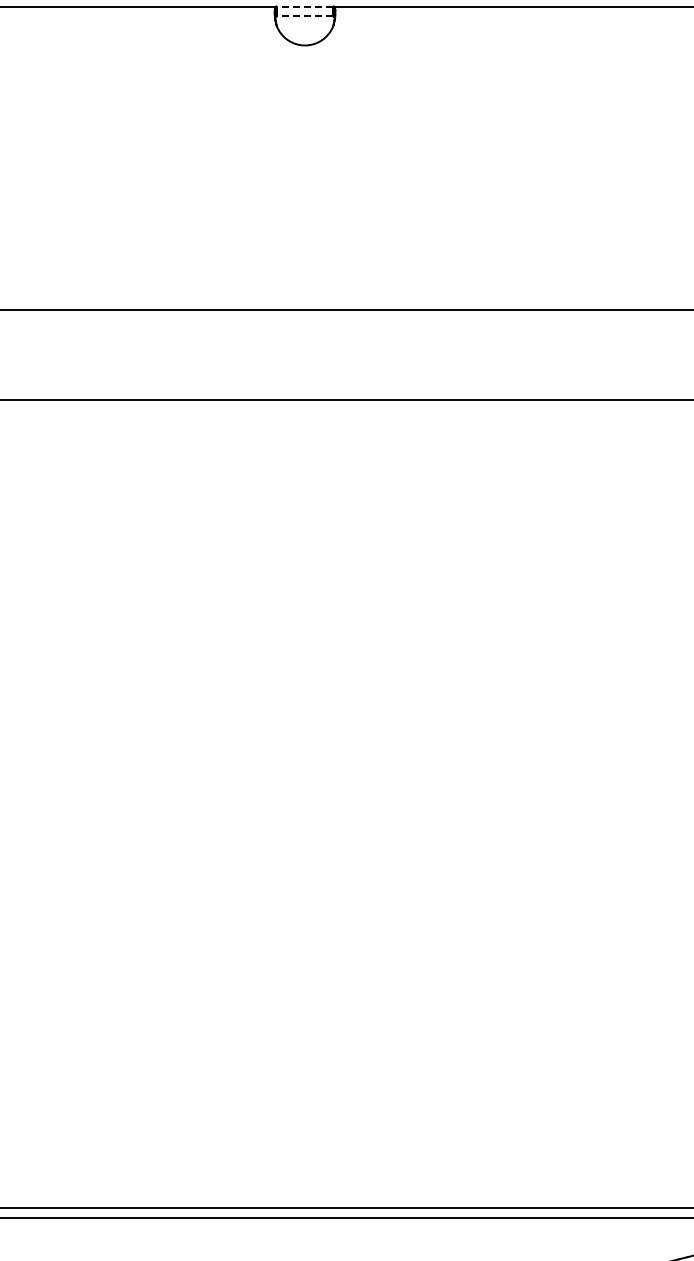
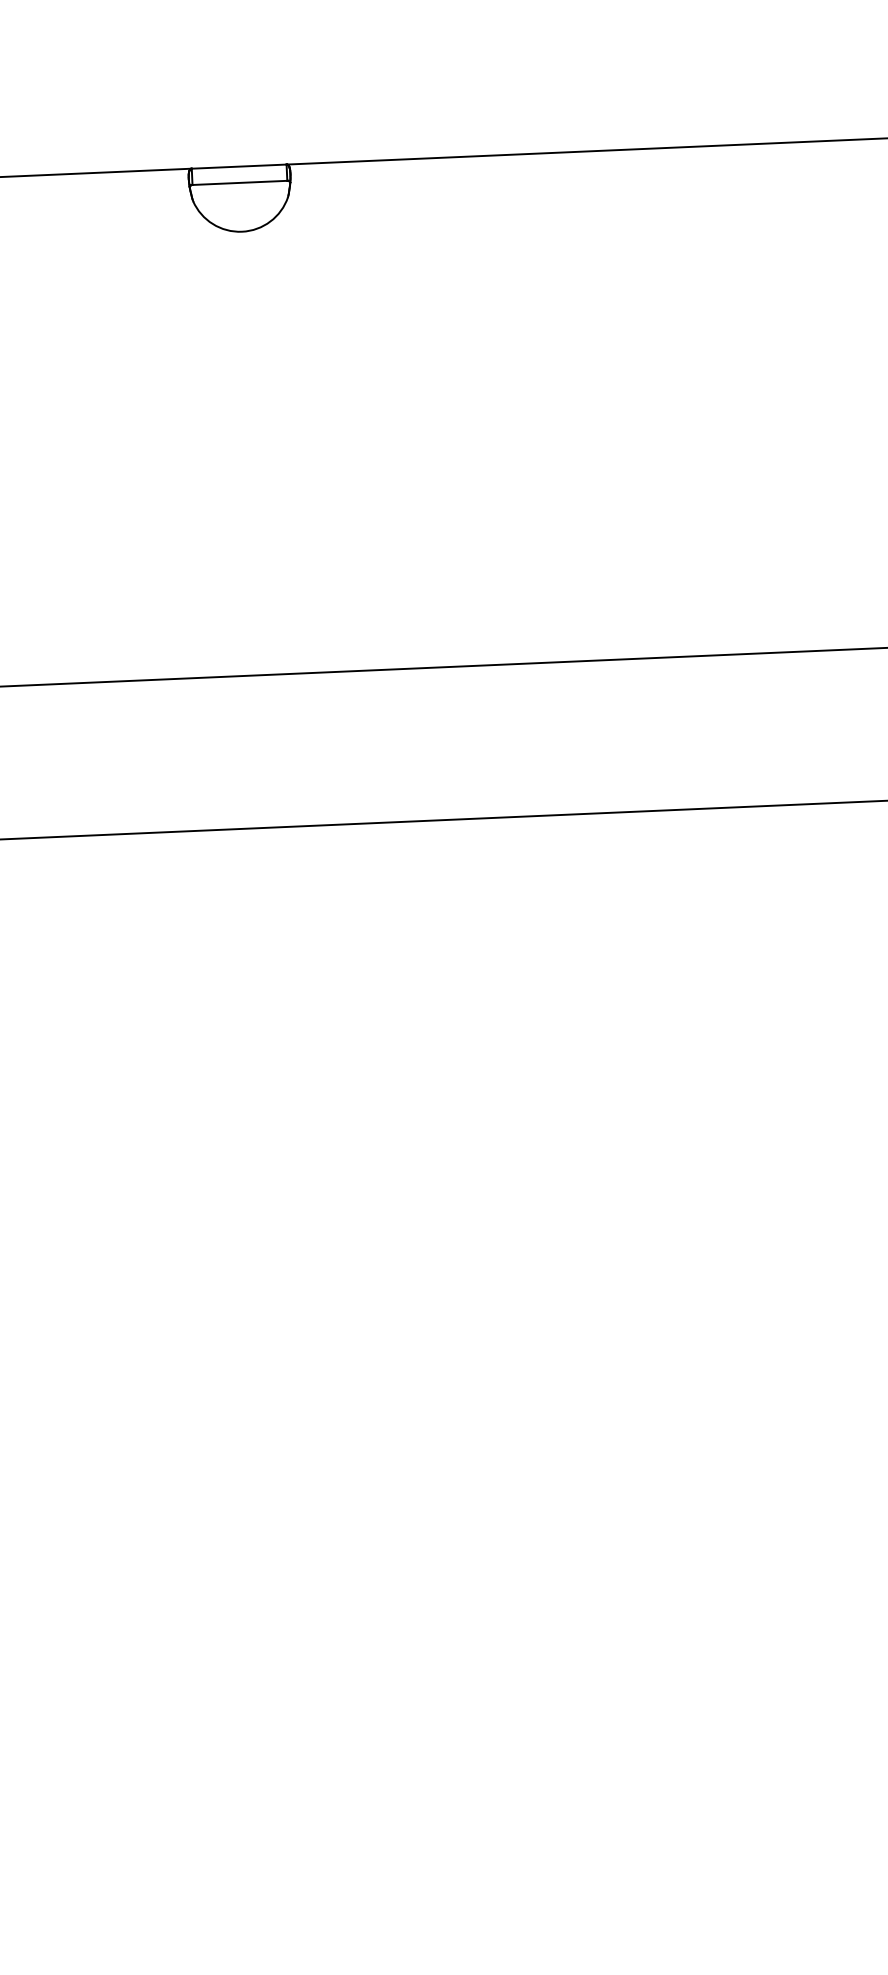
line: (304, 6) -> (238, 166), dashed -> solid
line: (304, 16) -> (239, 183), dashed -> solid

